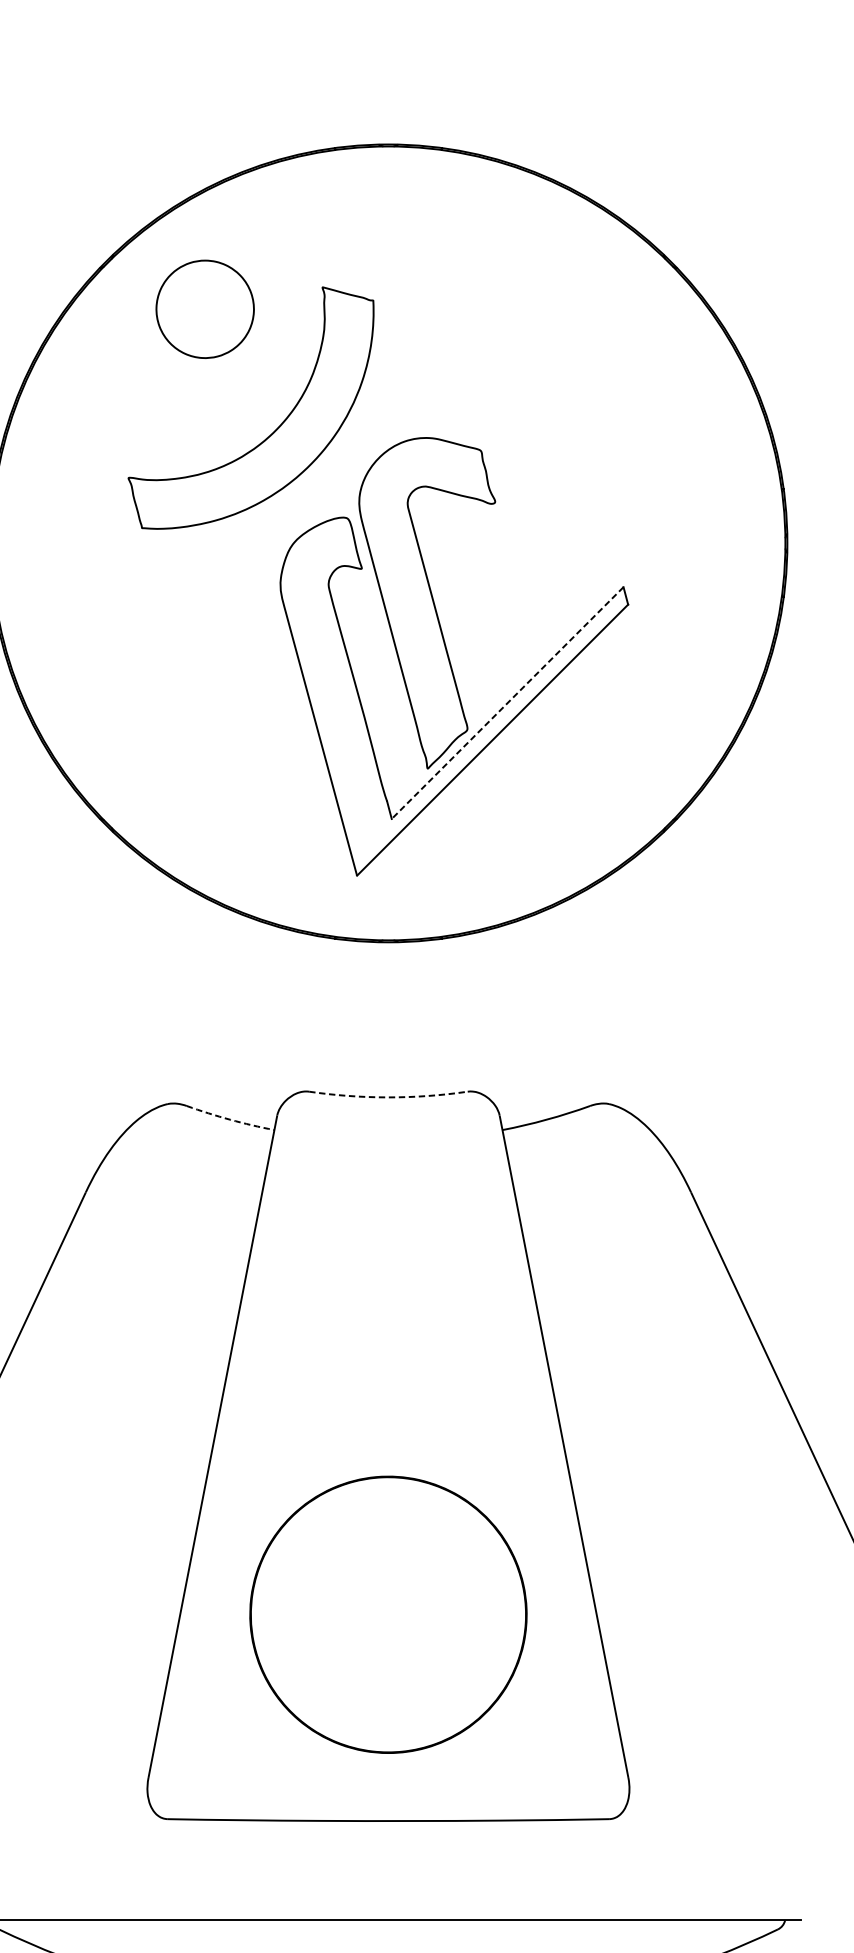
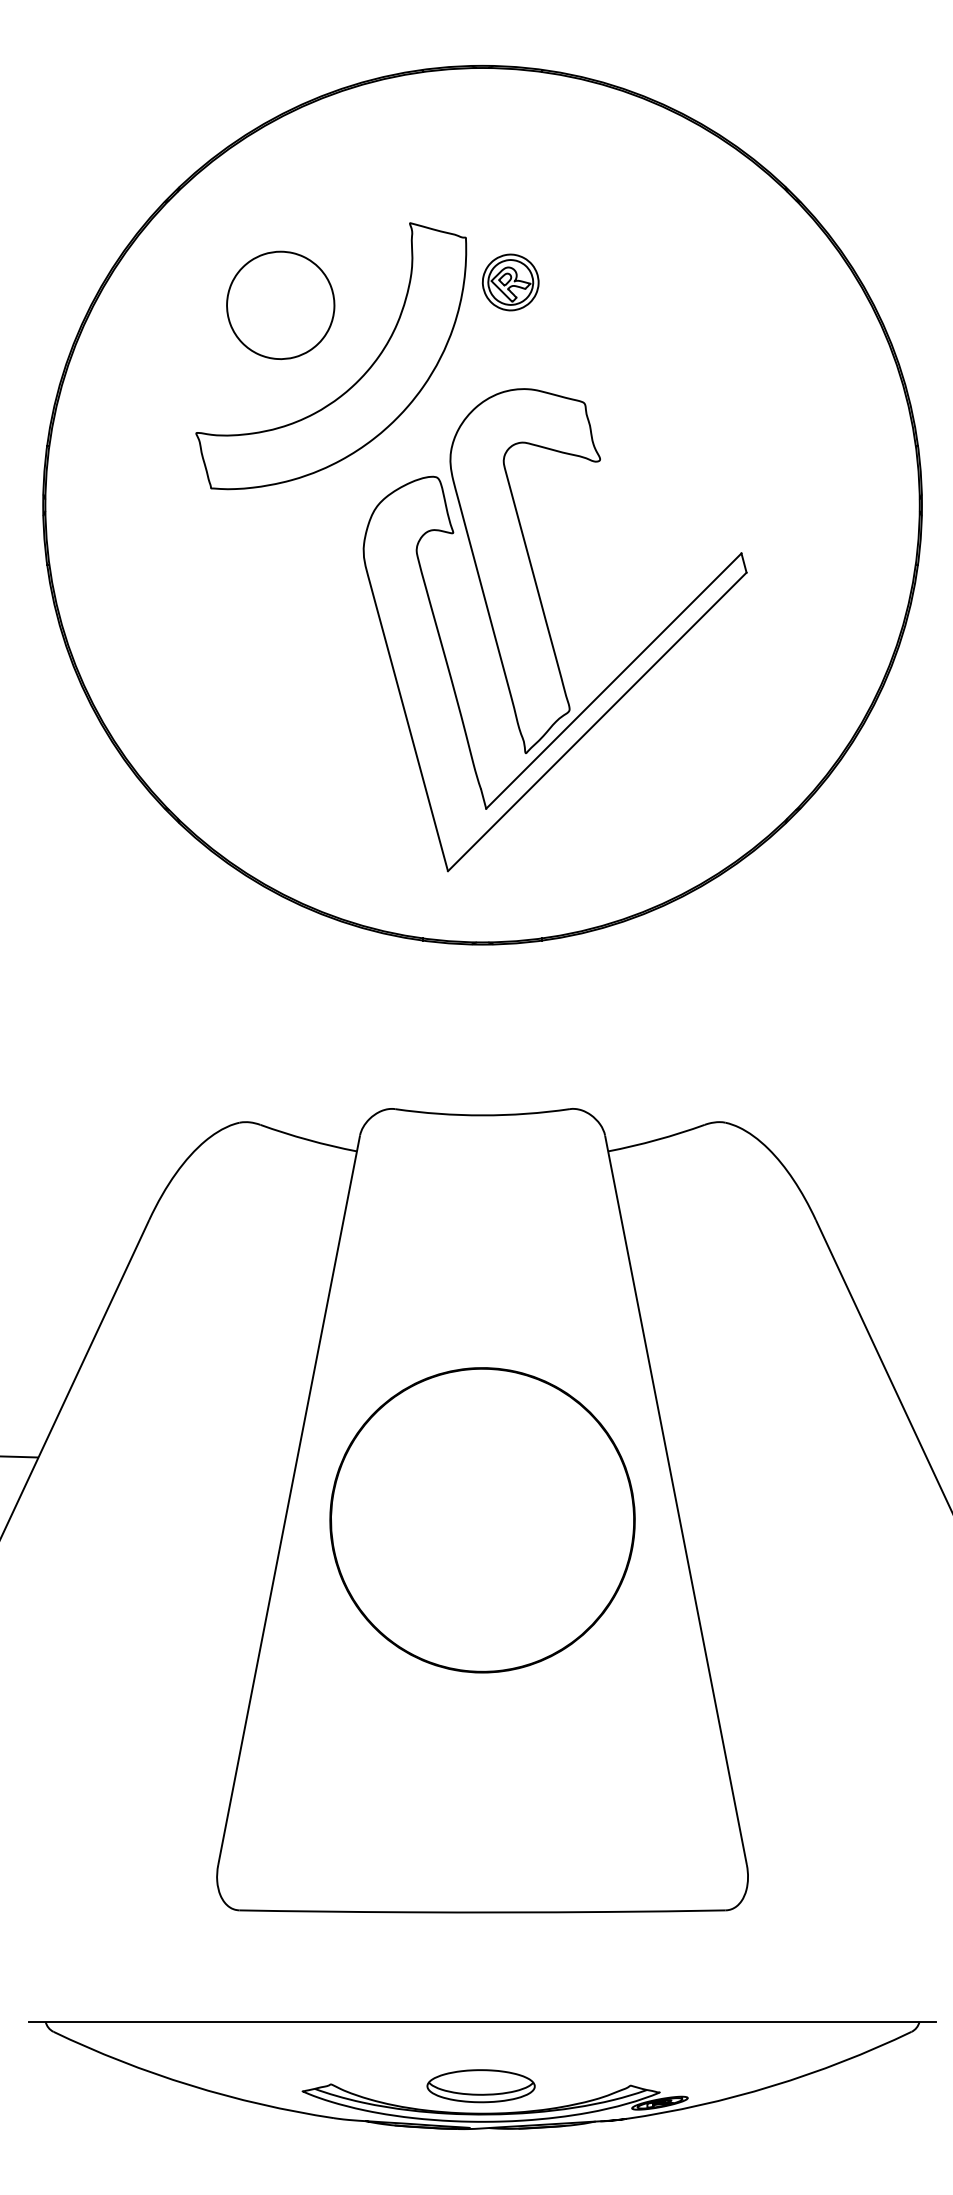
part: (205, 308) -> (280, 304), moved
part: (413, 341) -> (510, 282), added
line: (507, 703) -> (613, 681), dashed -> solid
arc: (388, 1097) -> (482, 1115), dashed -> solid
arc: (230, 1119) -> (308, 1139), dashed -> solid
part: (388, 1614) -> (482, 1520), moved

